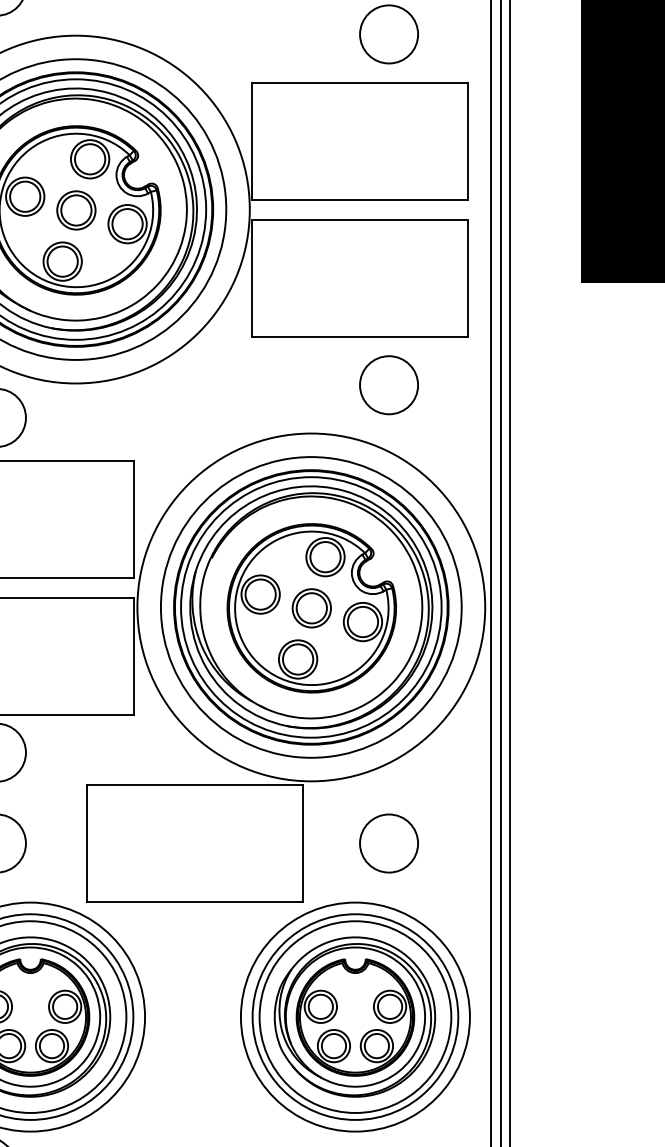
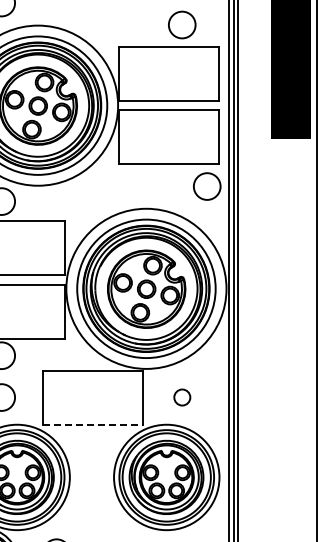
circle: (389, 385) -> (207, 186), moved
circle: (389, 843) -> (182, 397), size x0.6
line: (194, 902) -> (92, 424), solid -> dashed

